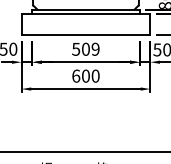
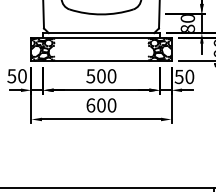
hatch: (31, 24) -> (42, 49), added
hatch: (139, 24) -> (159, 49), added
text: (95, 49) -> (111, 76), 509 -> 500

